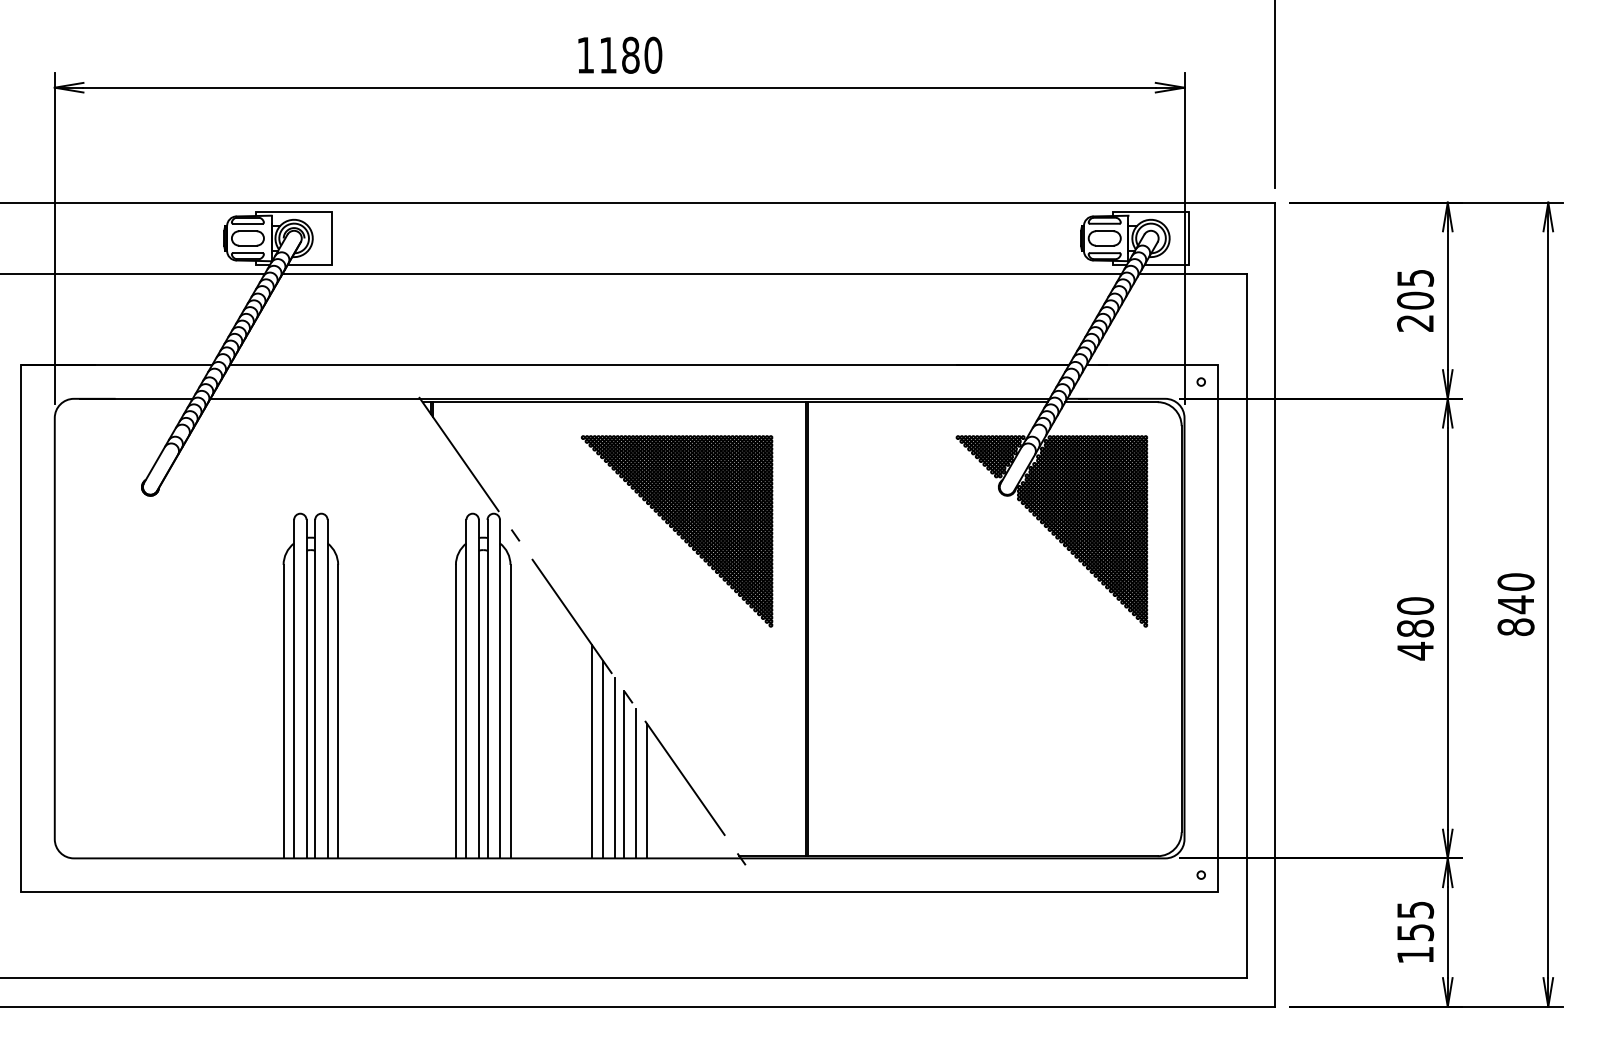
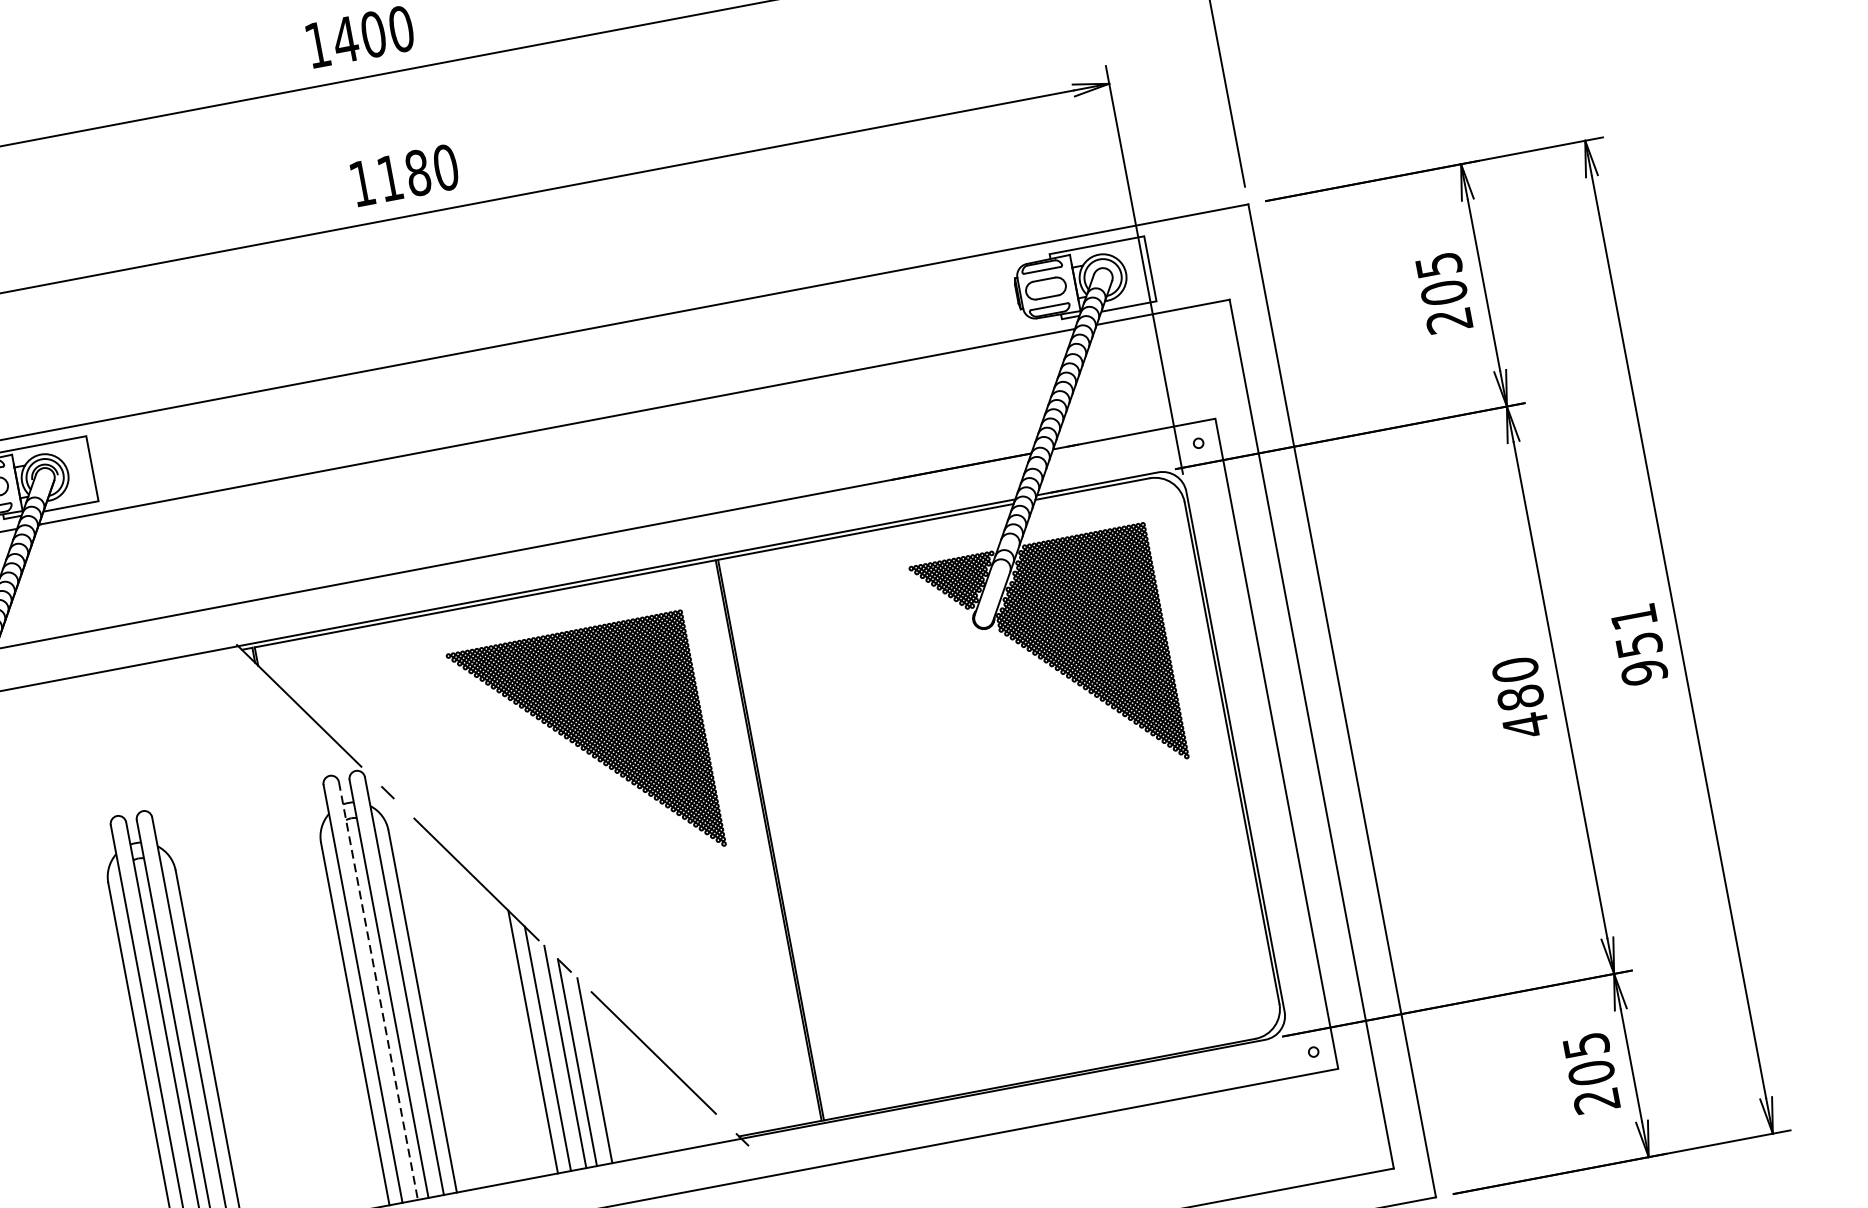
text: (1515, 604) -> (1638, 644), 840 -> 951
line: (478, 689) -> (377, 991), solid -> dashed
line: (646, 790) -> (608, 1077), removed
text: (1415, 943) -> (1594, 1086), 155 -> 205

